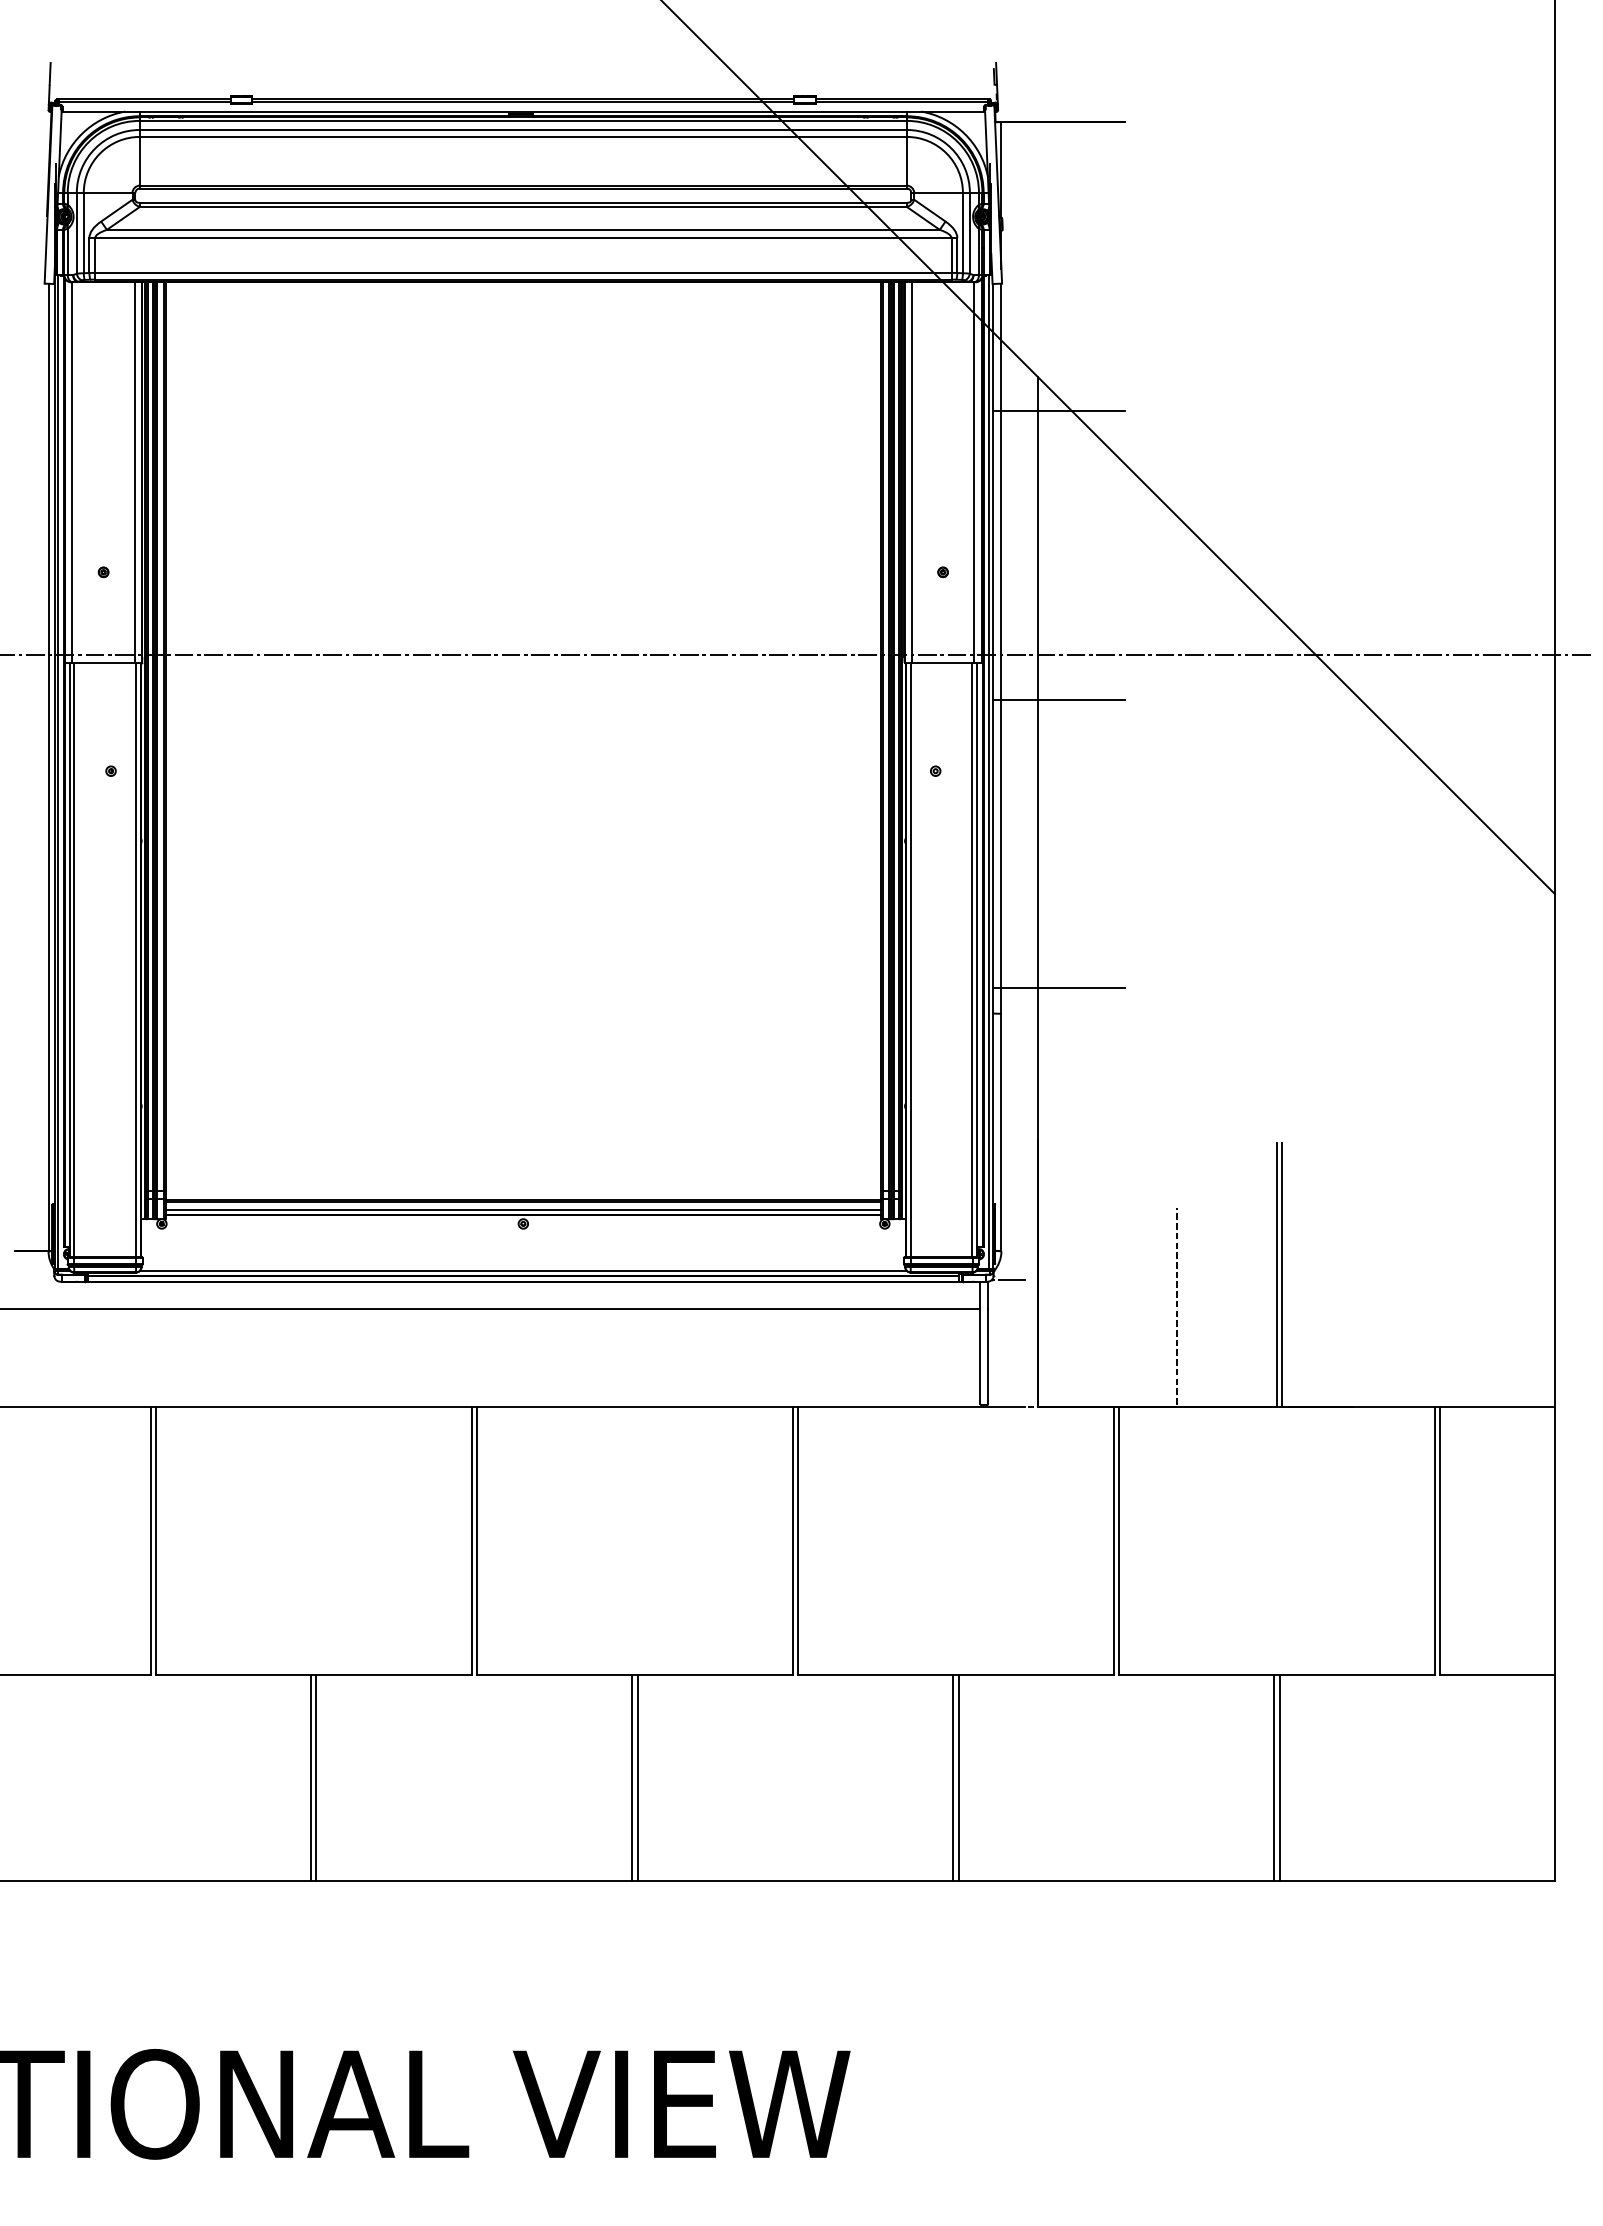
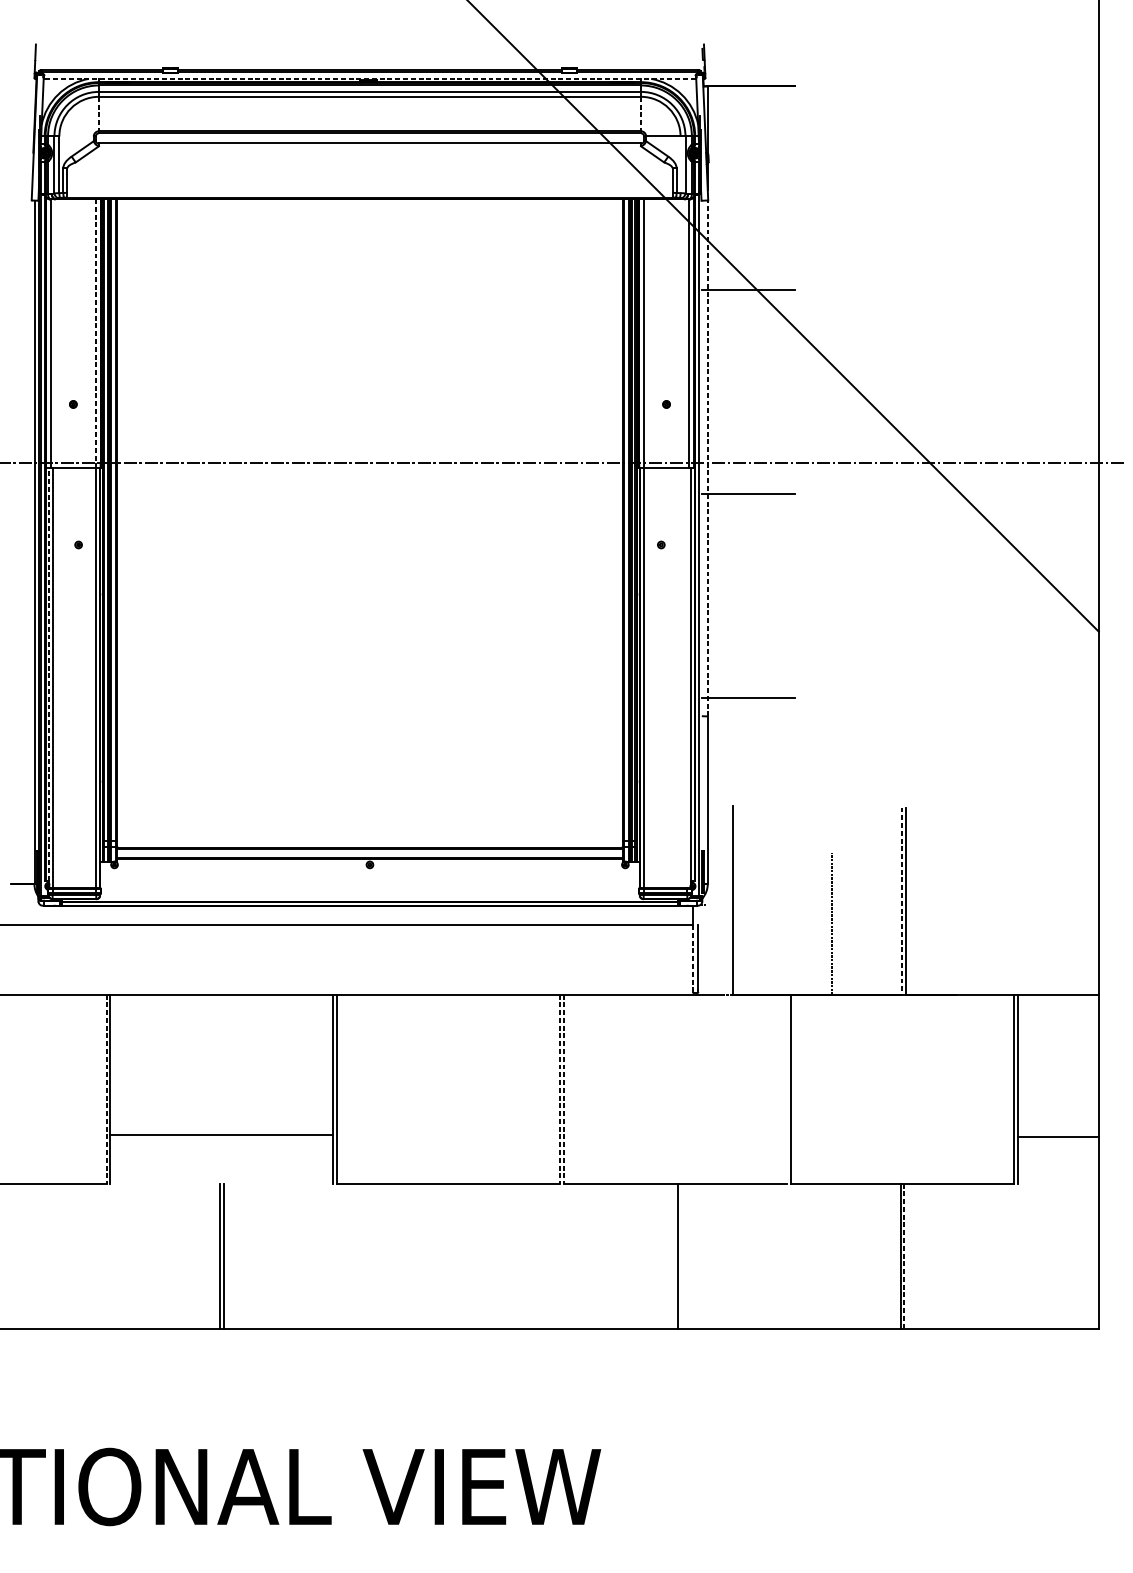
line: (523, 111) -> (370, 78), solid -> dashed
line: (139, 161) -> (98, 114), solid -> dashed
line: (906, 161) -> (640, 114), solid -> dashed
line: (107, 193) -> (76, 136), removed
line: (522, 206) -> (369, 145), removed
line: (522, 229) -> (369, 162), removed
line: (962, 233) -> (680, 165), removed
line: (523, 238) -> (370, 168), removed
line: (523, 272) -> (370, 192), removed
line: (134, 471) -> (95, 333), solid -> dashed
line: (1001, 648) -> (707, 458), solid -> dashed
line: (993, 776) -> (702, 548), removed
line: (1037, 891) -> (733, 629), removed
line: (69, 959) -> (49, 678), solid -> dashed
line: (972, 959) -> (687, 678), removed
line: (522, 1210) -> (369, 855), removed
line: (523, 1271) -> (370, 898), removed
line: (1276, 1275) -> (902, 901), solid -> dashed
line: (1011, 1280) -> (714, 904), removed
line: (988, 1295) -> (698, 915), removed
line: (980, 1355) -> (692, 957), solid -> dashed
line: (150, 1541) -> (106, 1089), solid -> dashed
line: (792, 1541) -> (560, 1089), solid -> dashed
line: (798, 1541) -> (564, 1089), solid -> dashed
line: (1113, 1541) -> (786, 1089), removed
line: (313, 1675) -> (221, 1135), moved
line: (1497, 1675) -> (1058, 1137), moved
line: (632, 1778) -> (447, 1256), removed
line: (637, 1778) -> (450, 1256), removed
line: (953, 1778) -> (673, 1256), removed
line: (1279, 1778) -> (904, 1256), solid -> dashed

